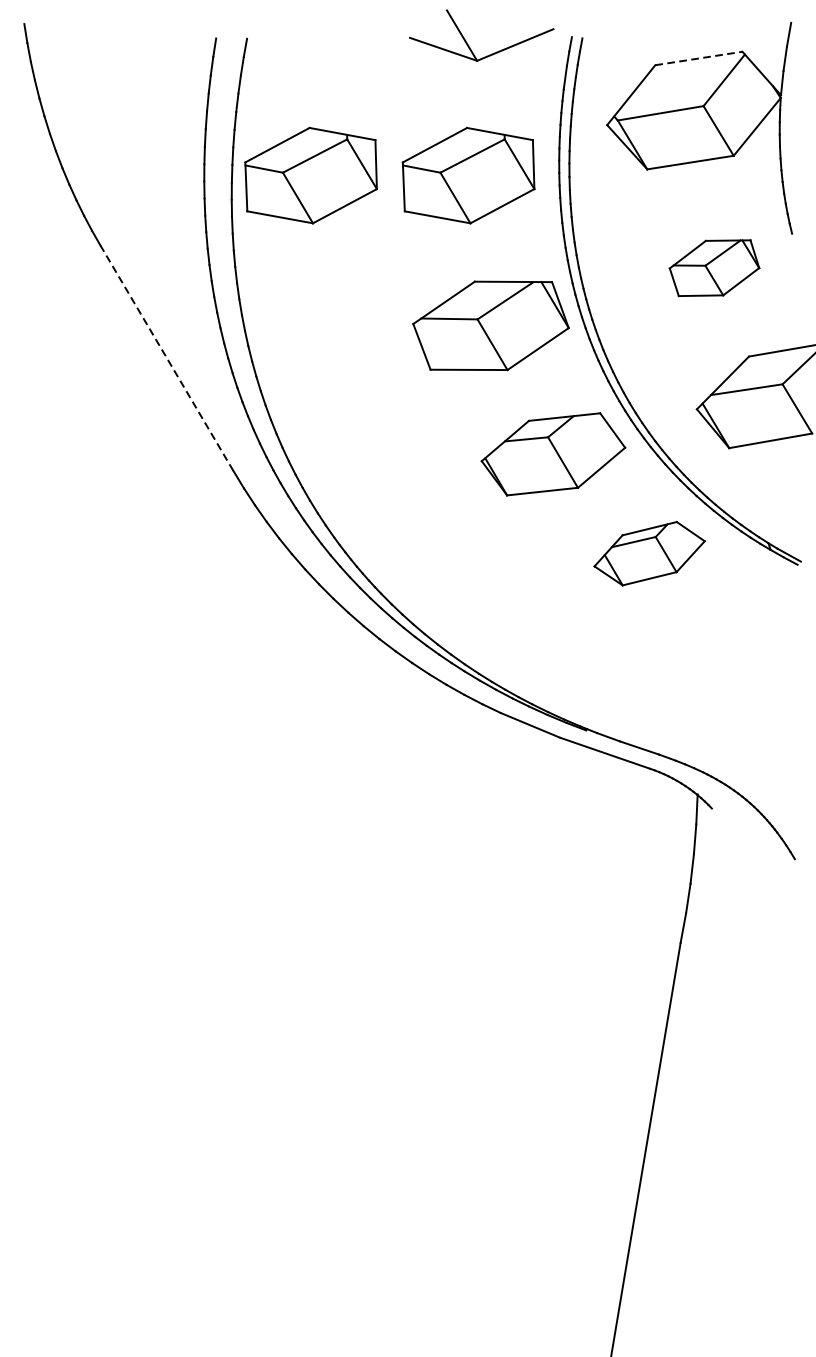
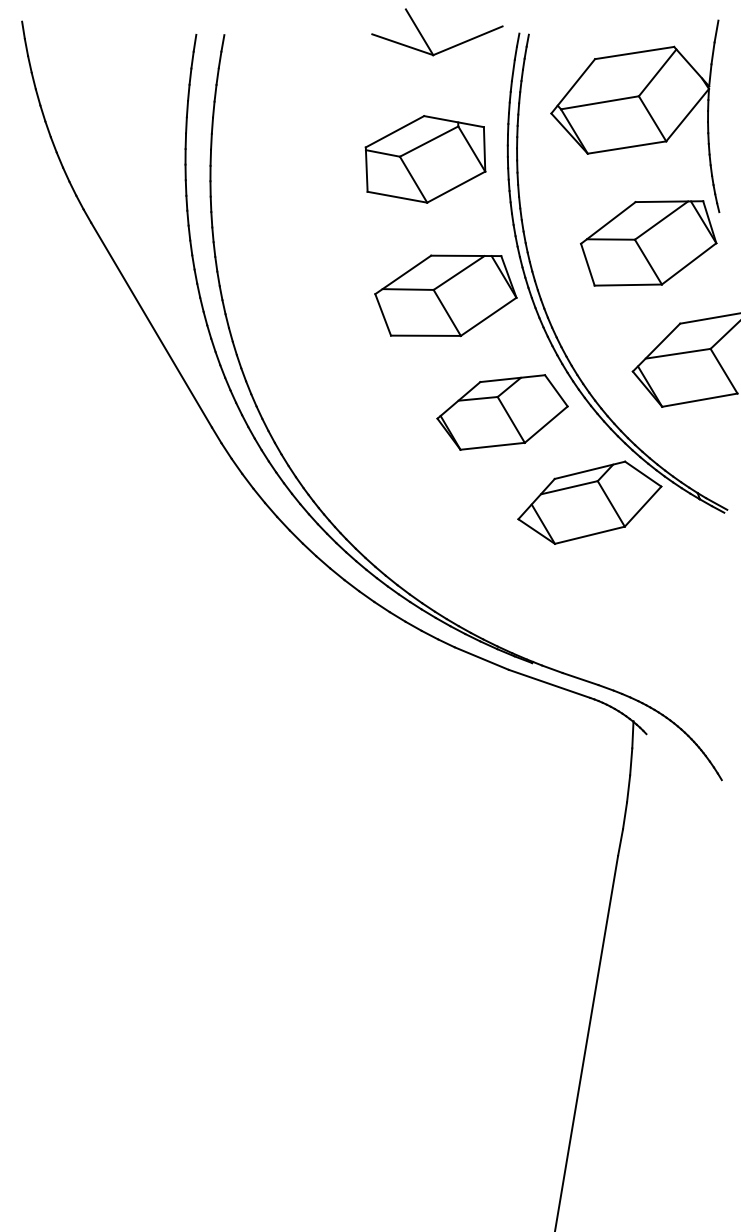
line: (699, 57) -> (635, 52), dashed -> solid
part: (311, 175) -> (282, 159), removed
part: (714, 268) -> (648, 243), size x1.67
line: (166, 358) -> (151, 325), dashed -> solid
part: (649, 553) -> (589, 502), size x1.43

